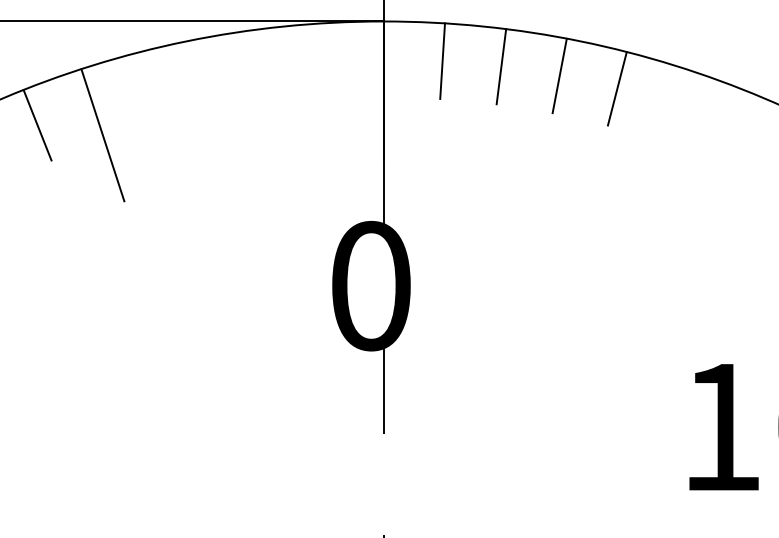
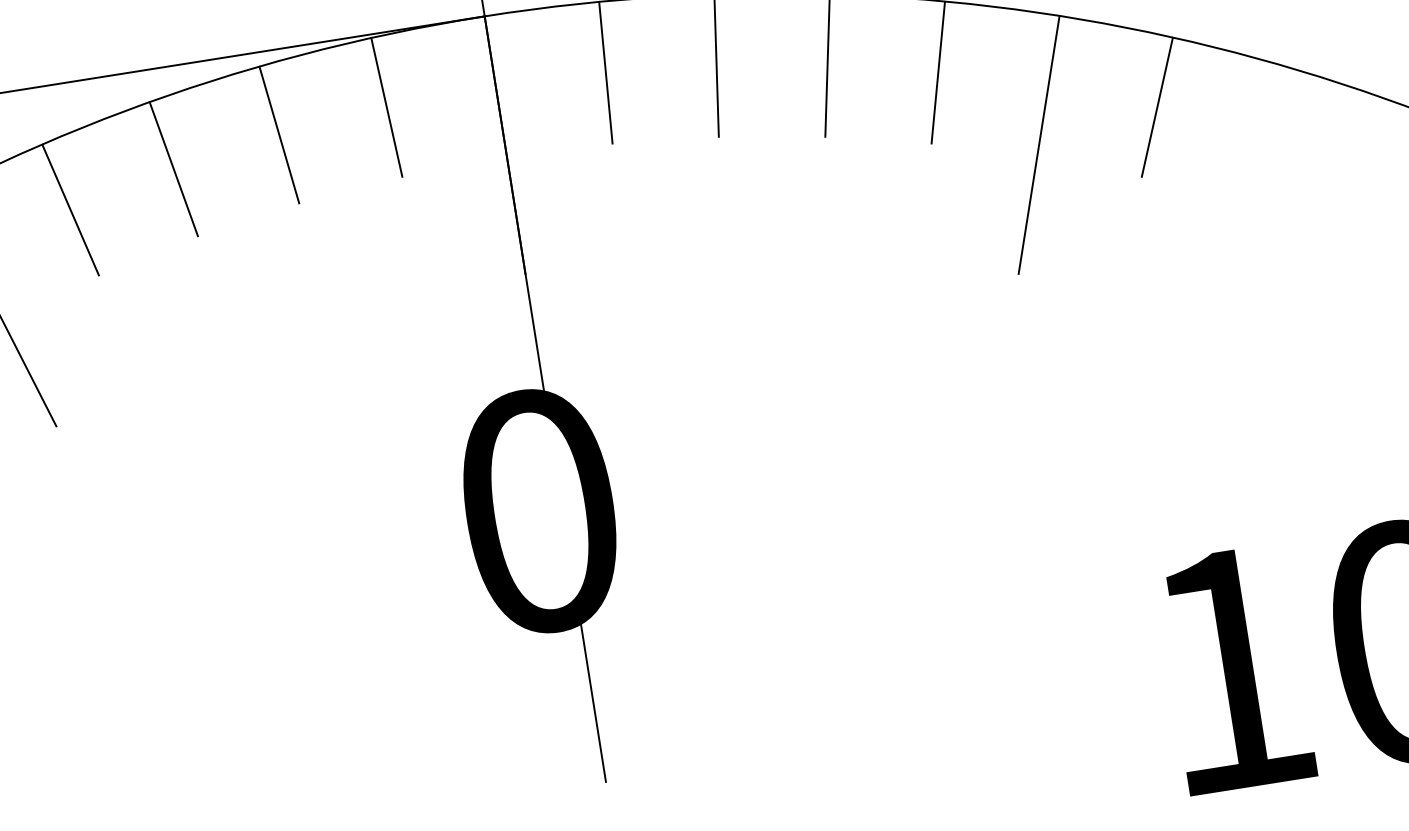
line: (324, 60) -> (386, 106), added
line: (265, 66) -> (278, 134), added
line: (207, 75) -> (173, 168), added
line: (149, 88) -> (69, 209), added
line: (729, 125) -> (1157, 107), added
line: (663, 135) -> (1037, 145), added

